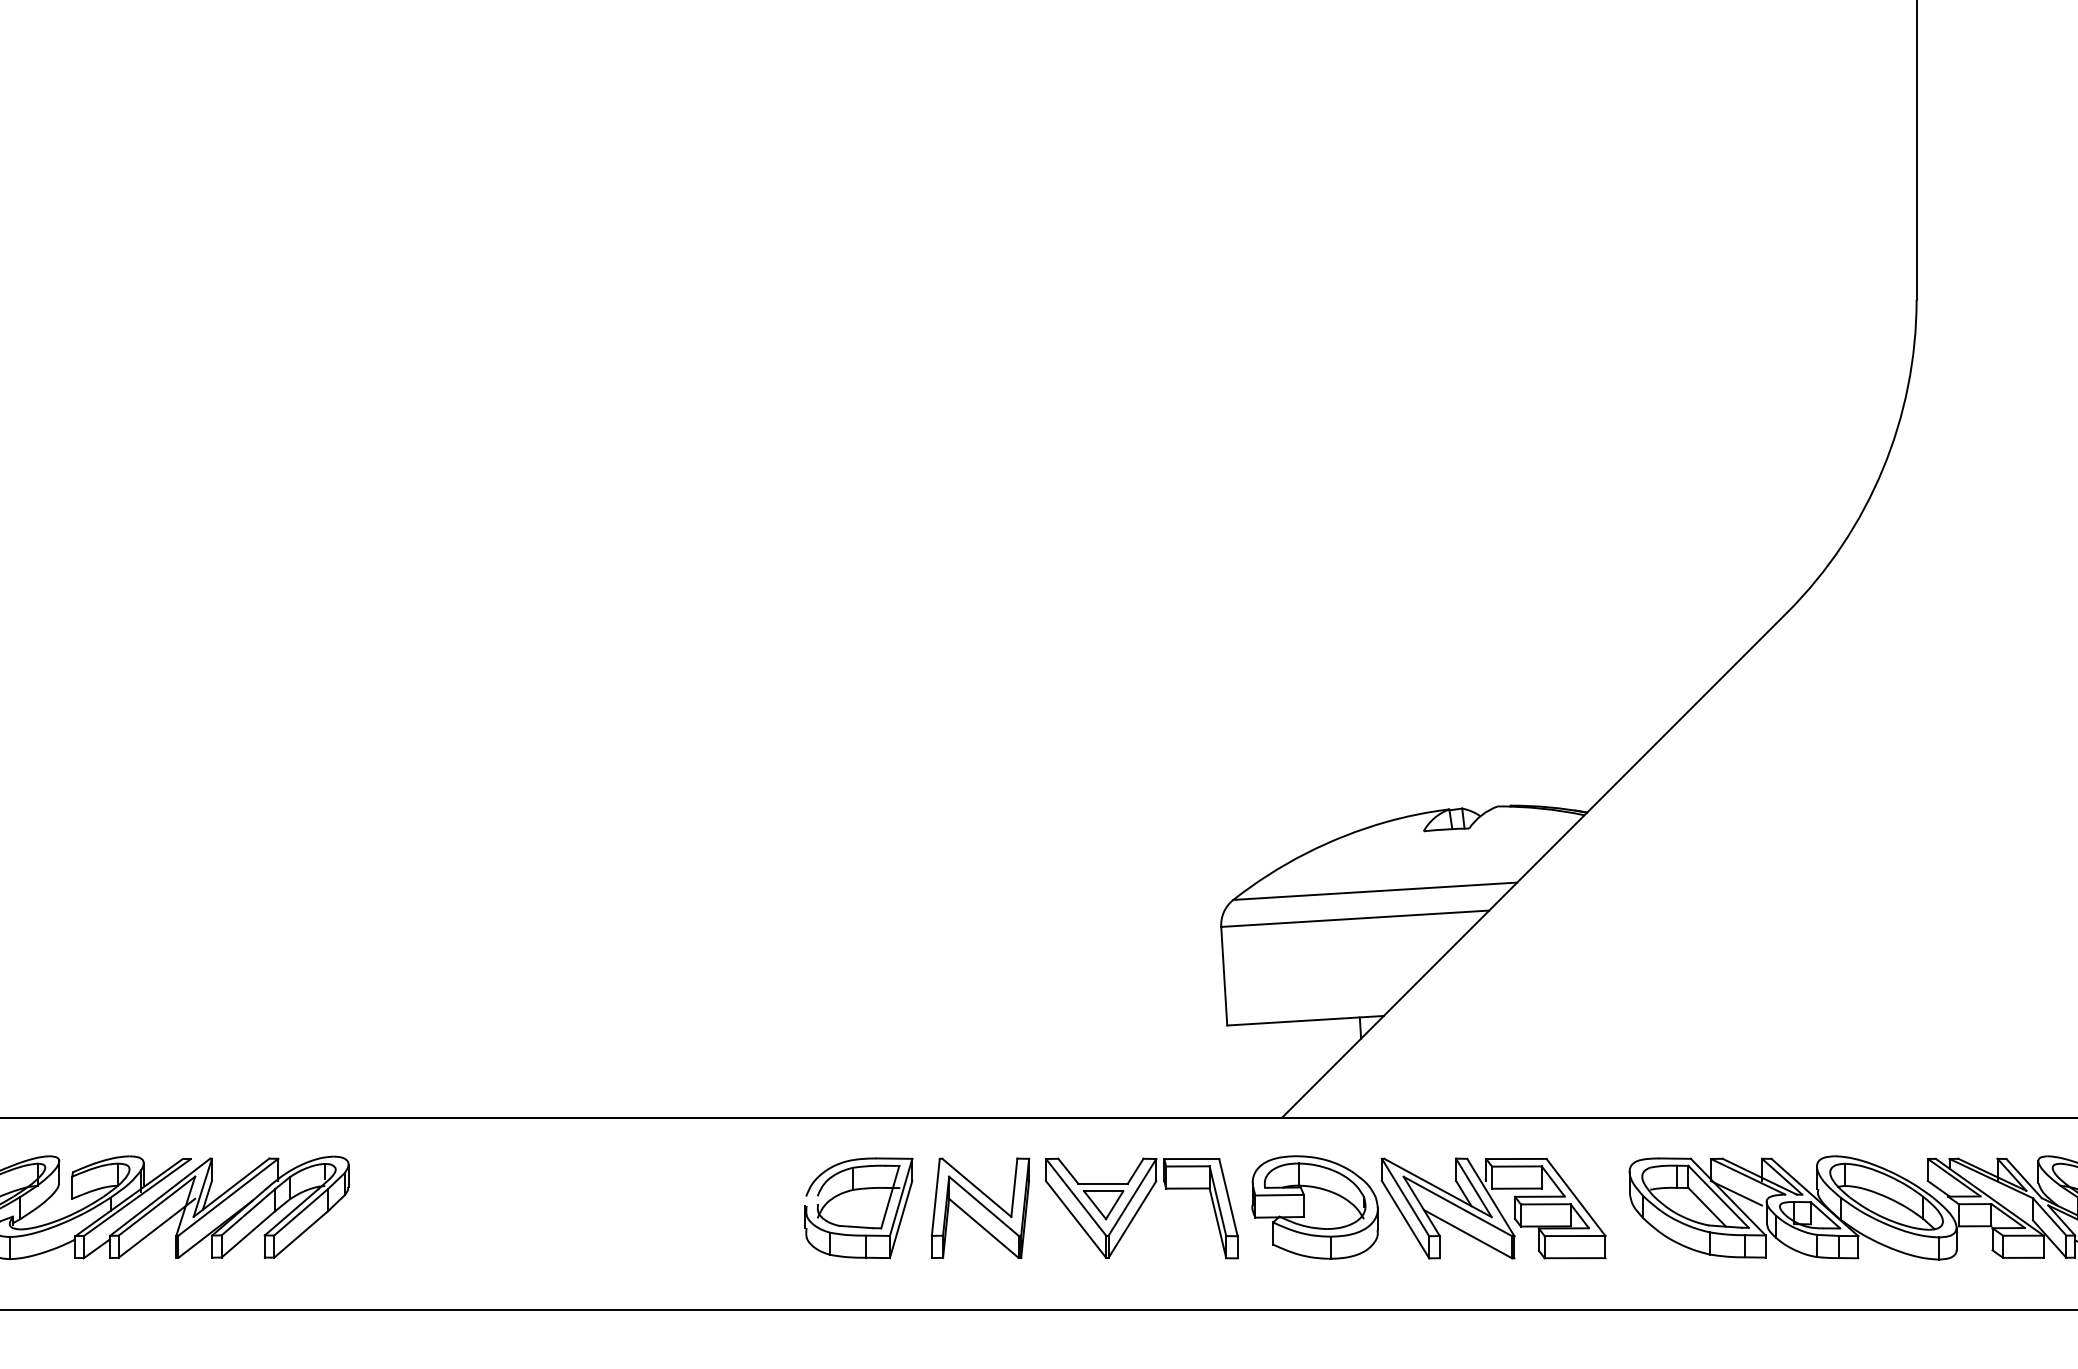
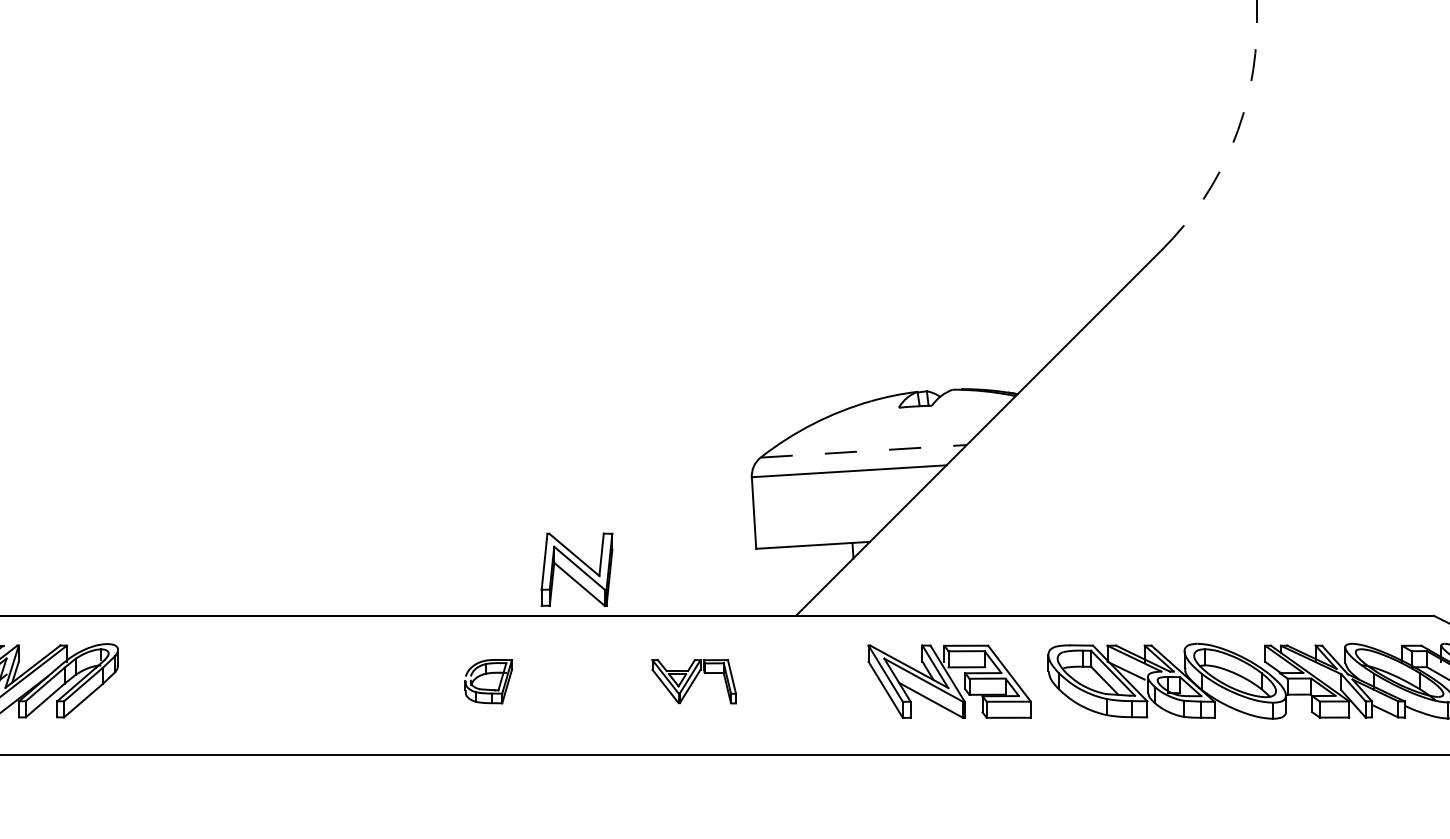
arc: (1882, 469) -> (1232, 144), solid -> dashed
line: (1375, 891) -> (863, 451), solid -> dashed
part: (980, 1207) -> (577, 569), moved
part: (1314, 1207) -> (819, 680), removed
part: (858, 1208) -> (488, 681), size x0.6
part: (1141, 1208) -> (693, 681), size x0.6

